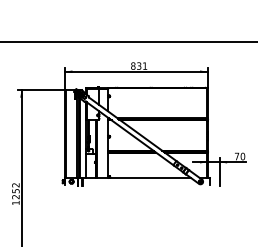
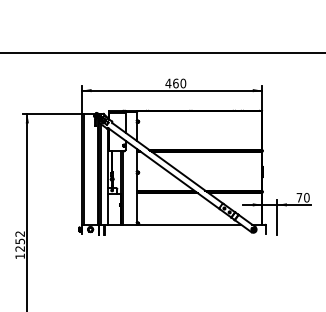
text: (138, 66) -> (175, 83), 831 -> 460

